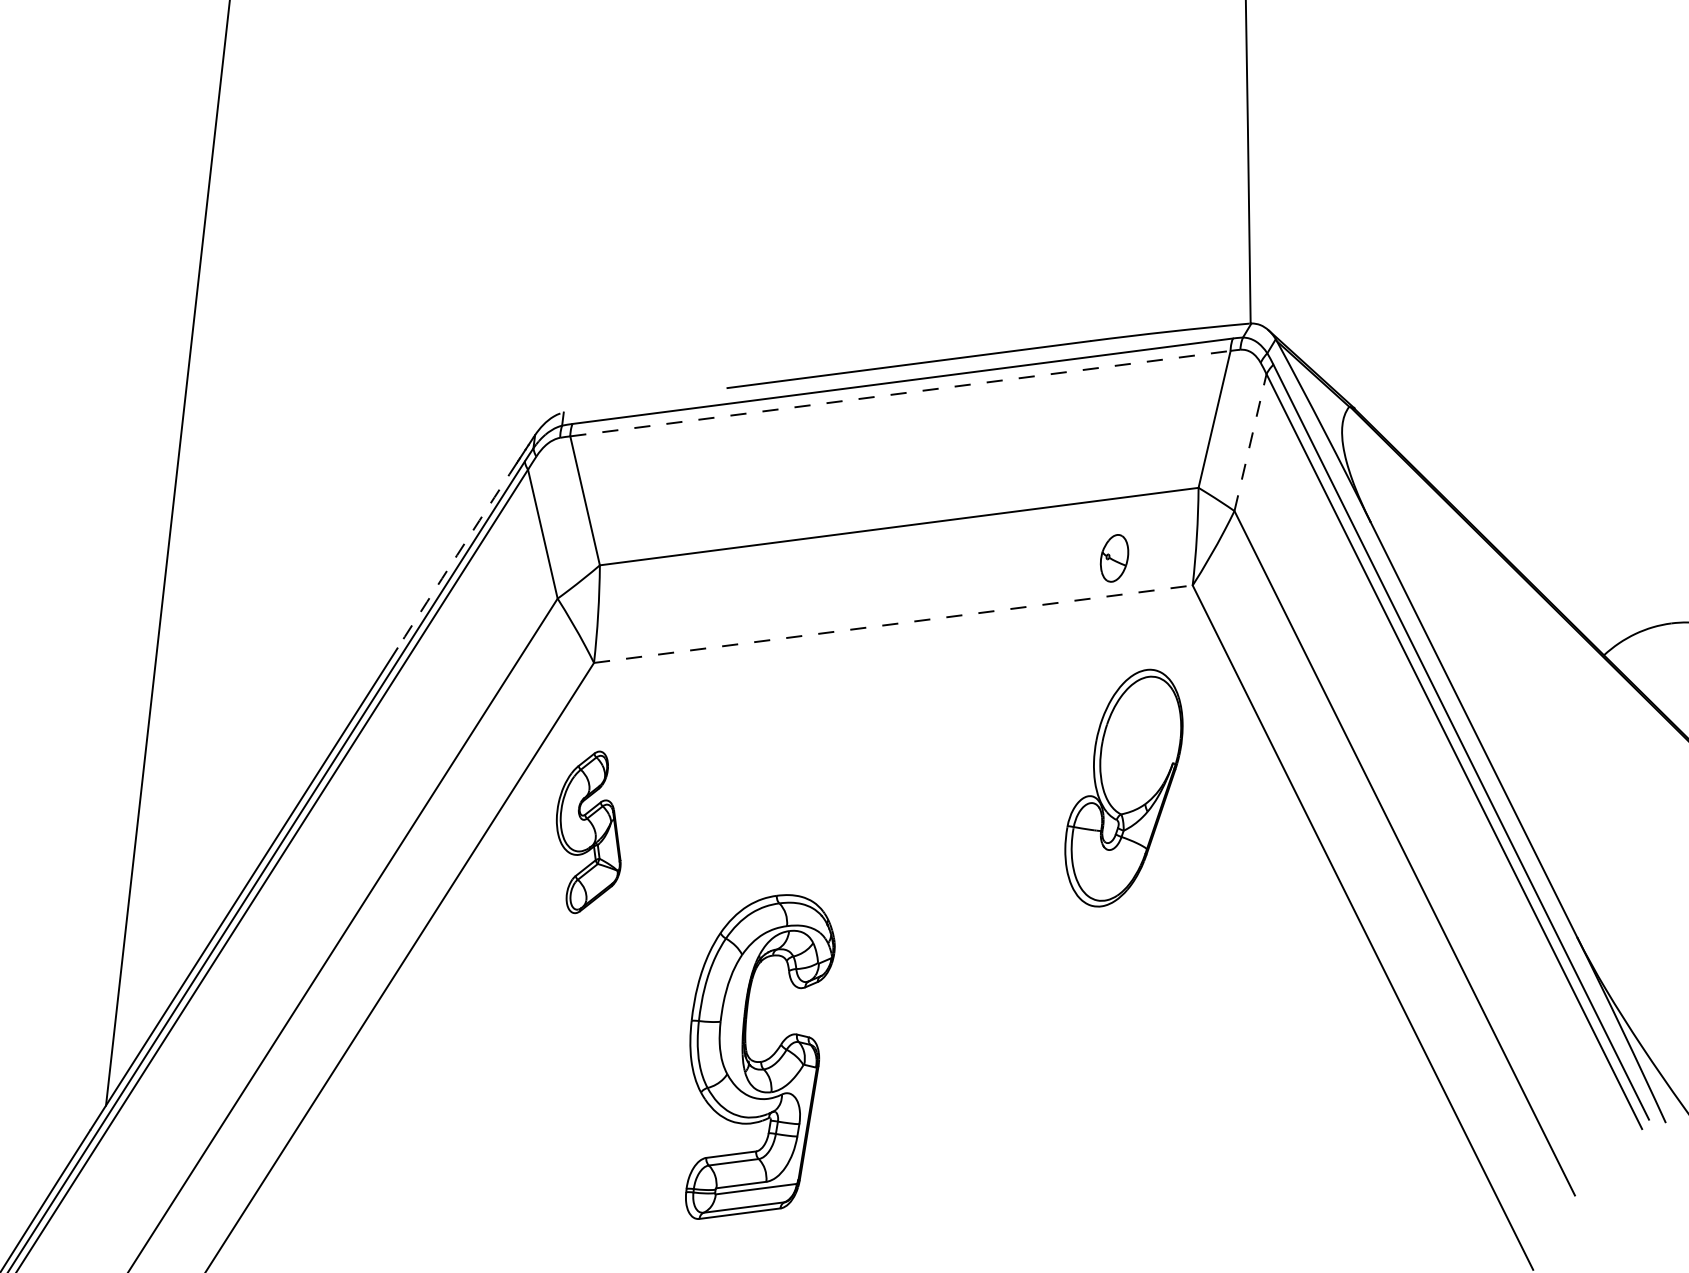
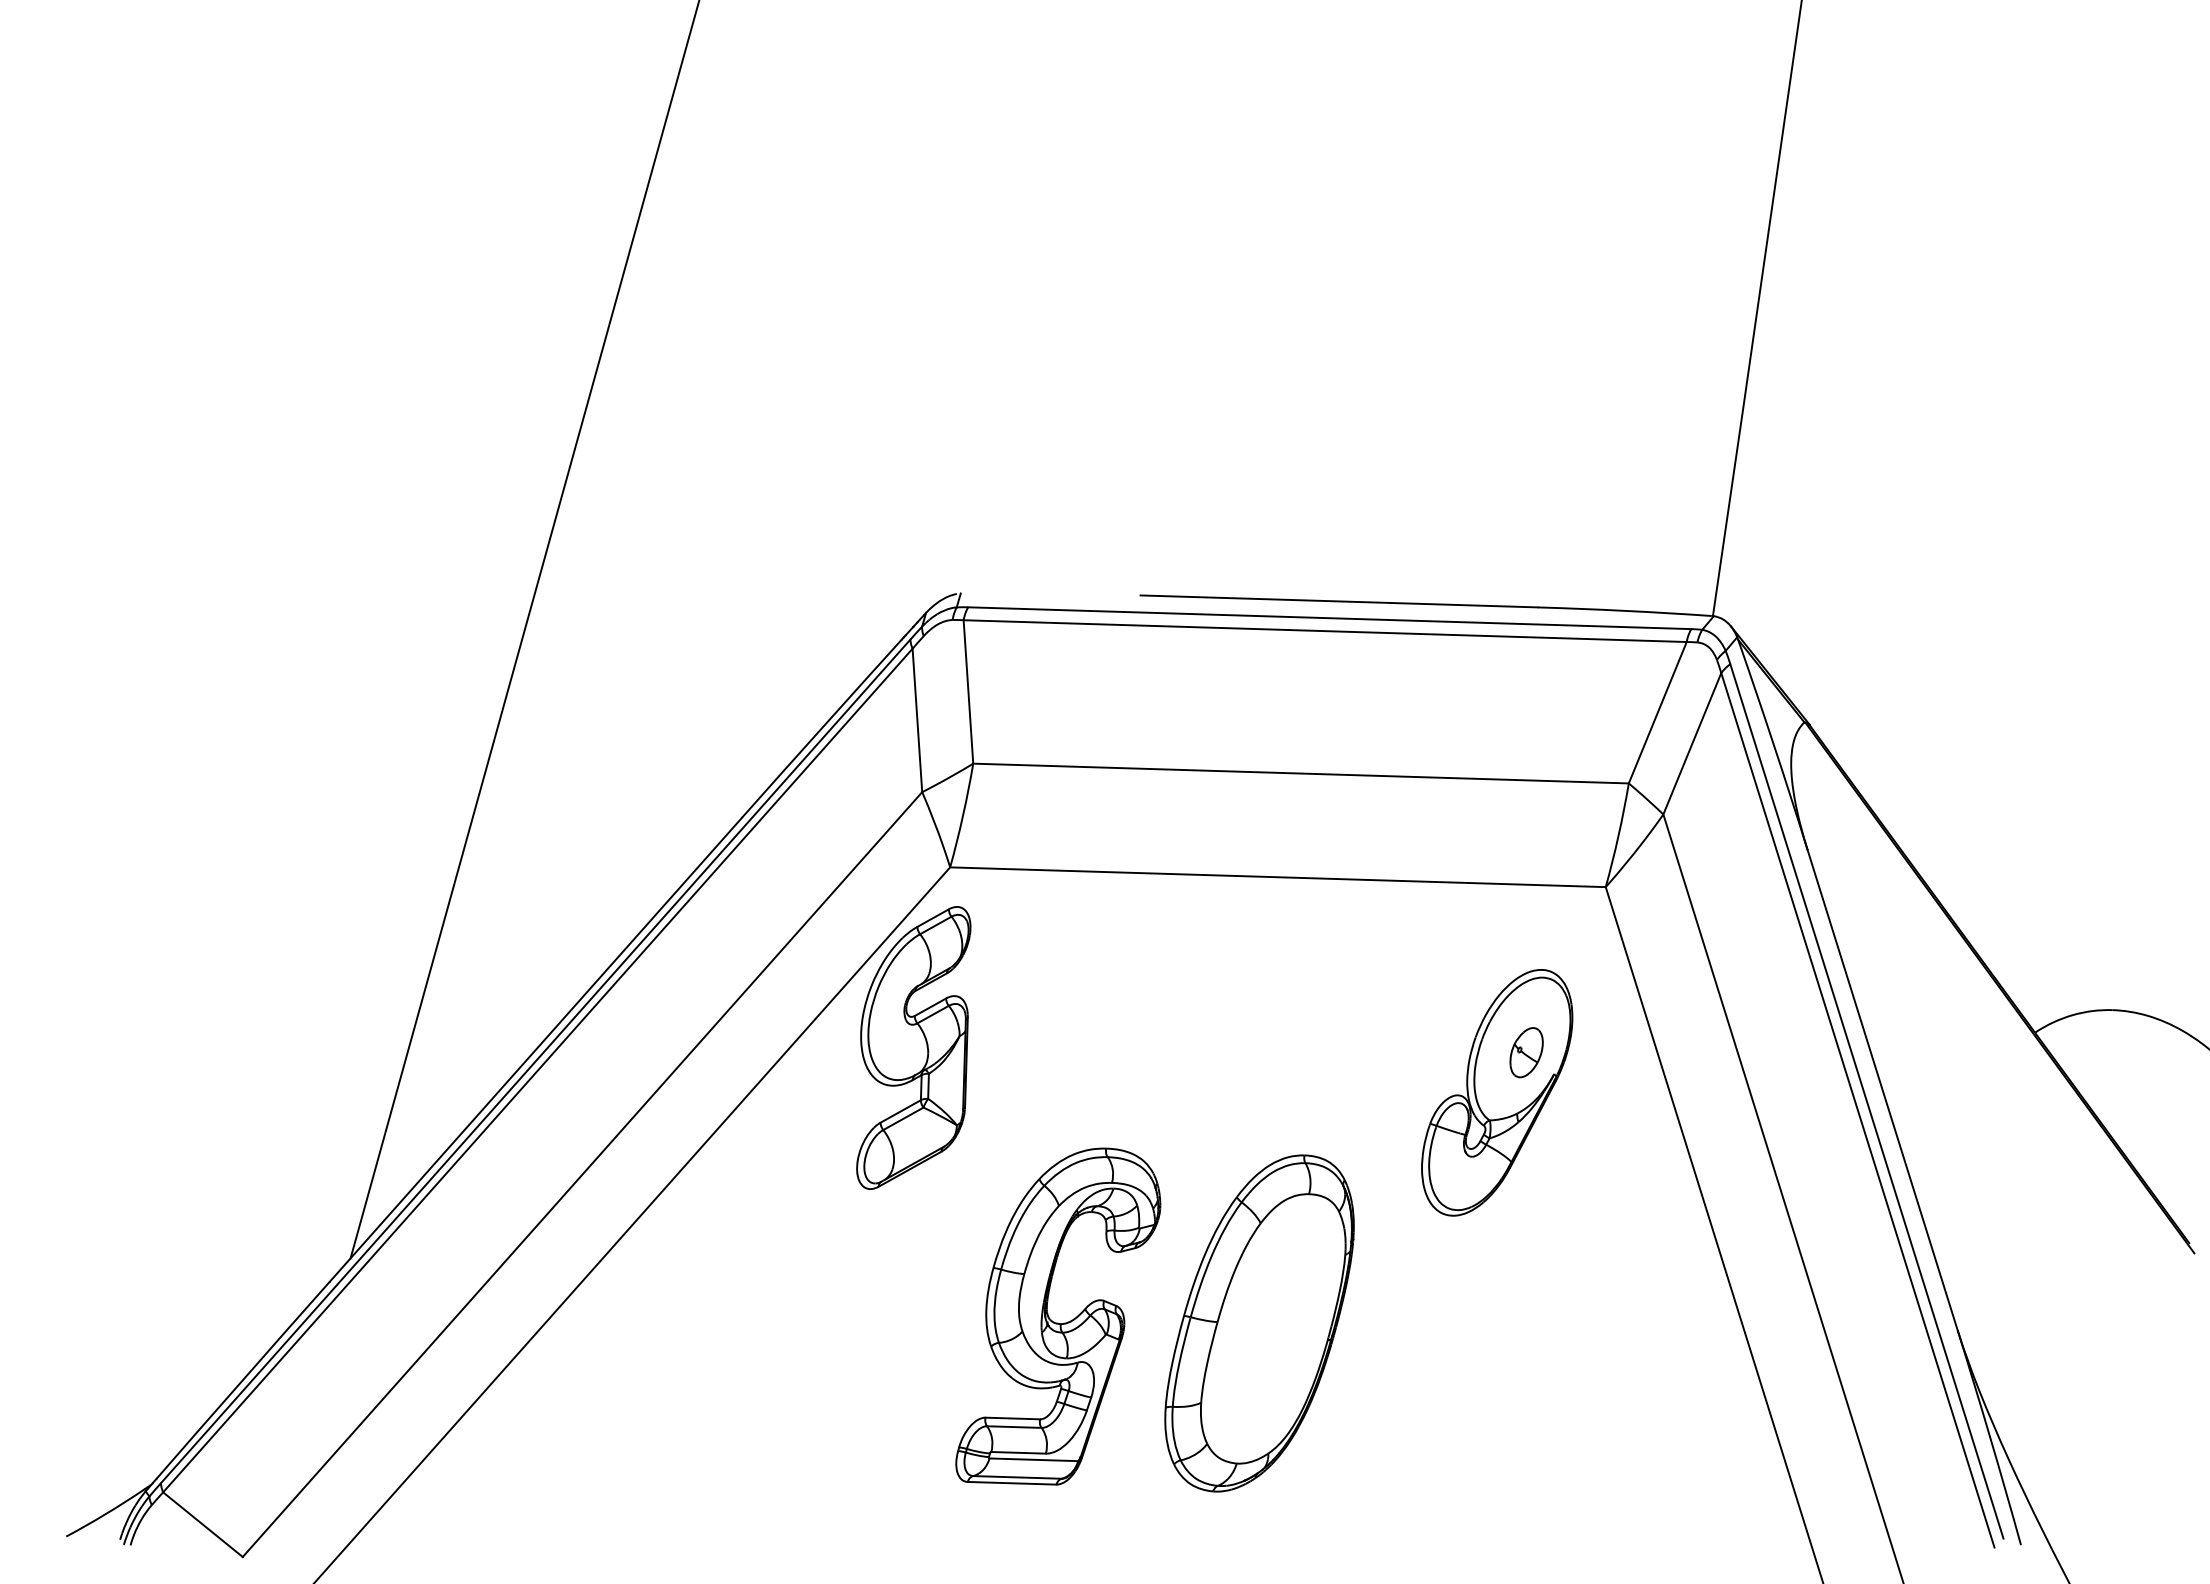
line: (900, 393) -> (1325, 631), dashed -> solid
line: (1250, 442) -> (1692, 743), dashed -> solid
arc: (456, 555) -> (821, 728), dashed -> solid
part: (1114, 558) -> (1526, 1052), moved
line: (892, 624) -> (1277, 877), dashed -> solid
part: (586, 831) -> (913, 1047), size x1.67
part: (941, 1032) -> (1259, 1323), added

